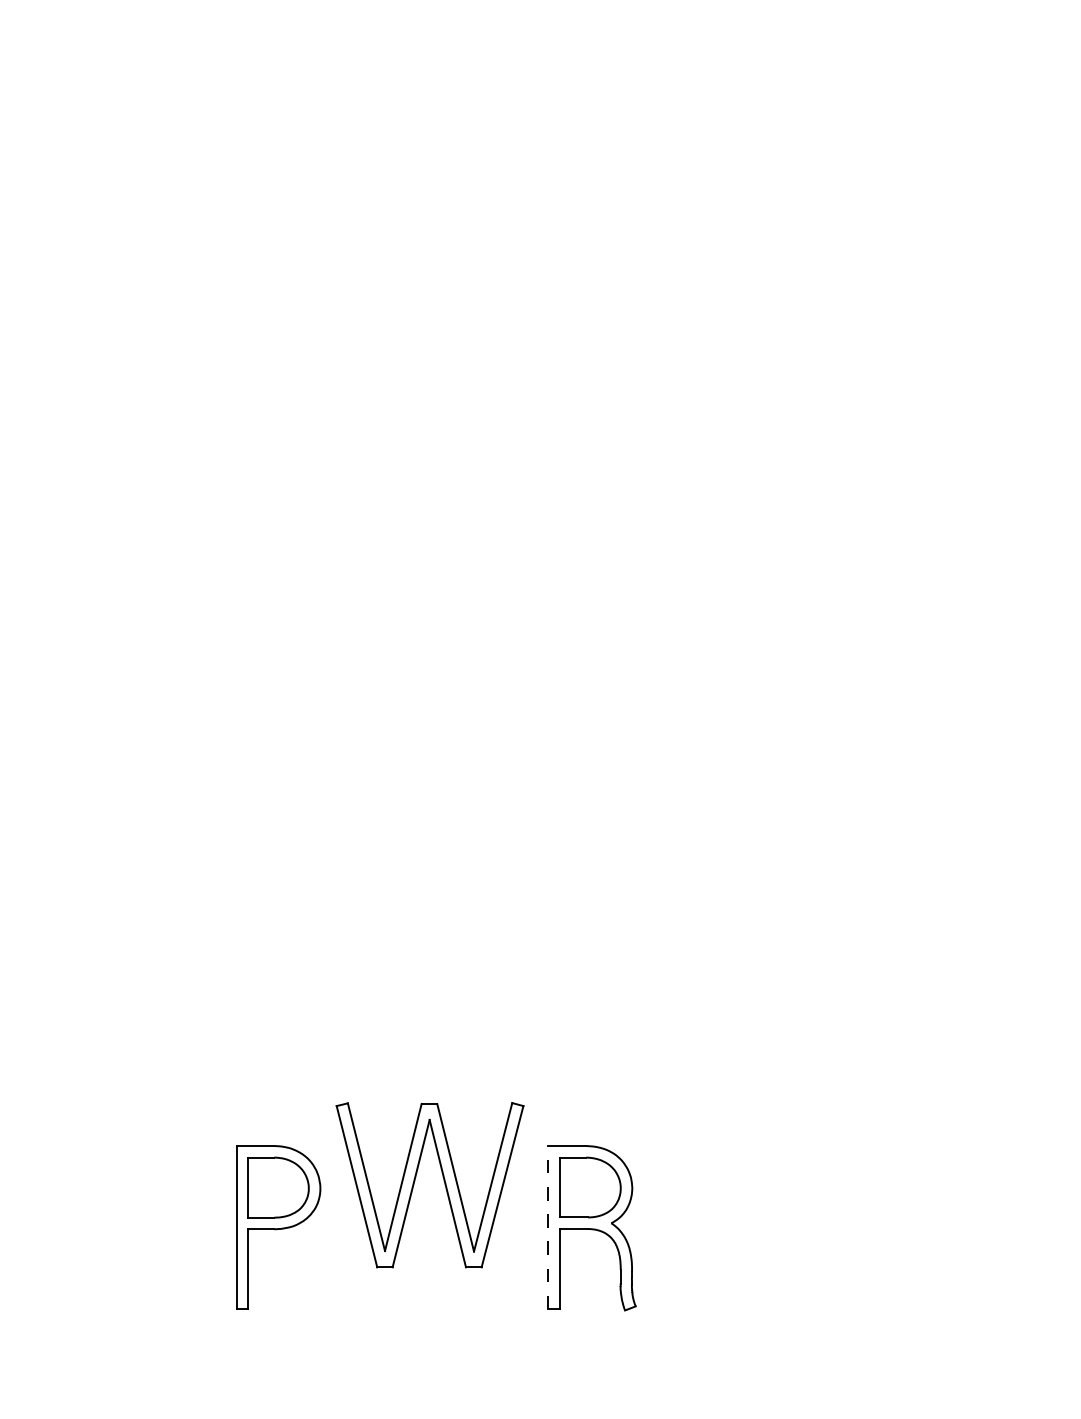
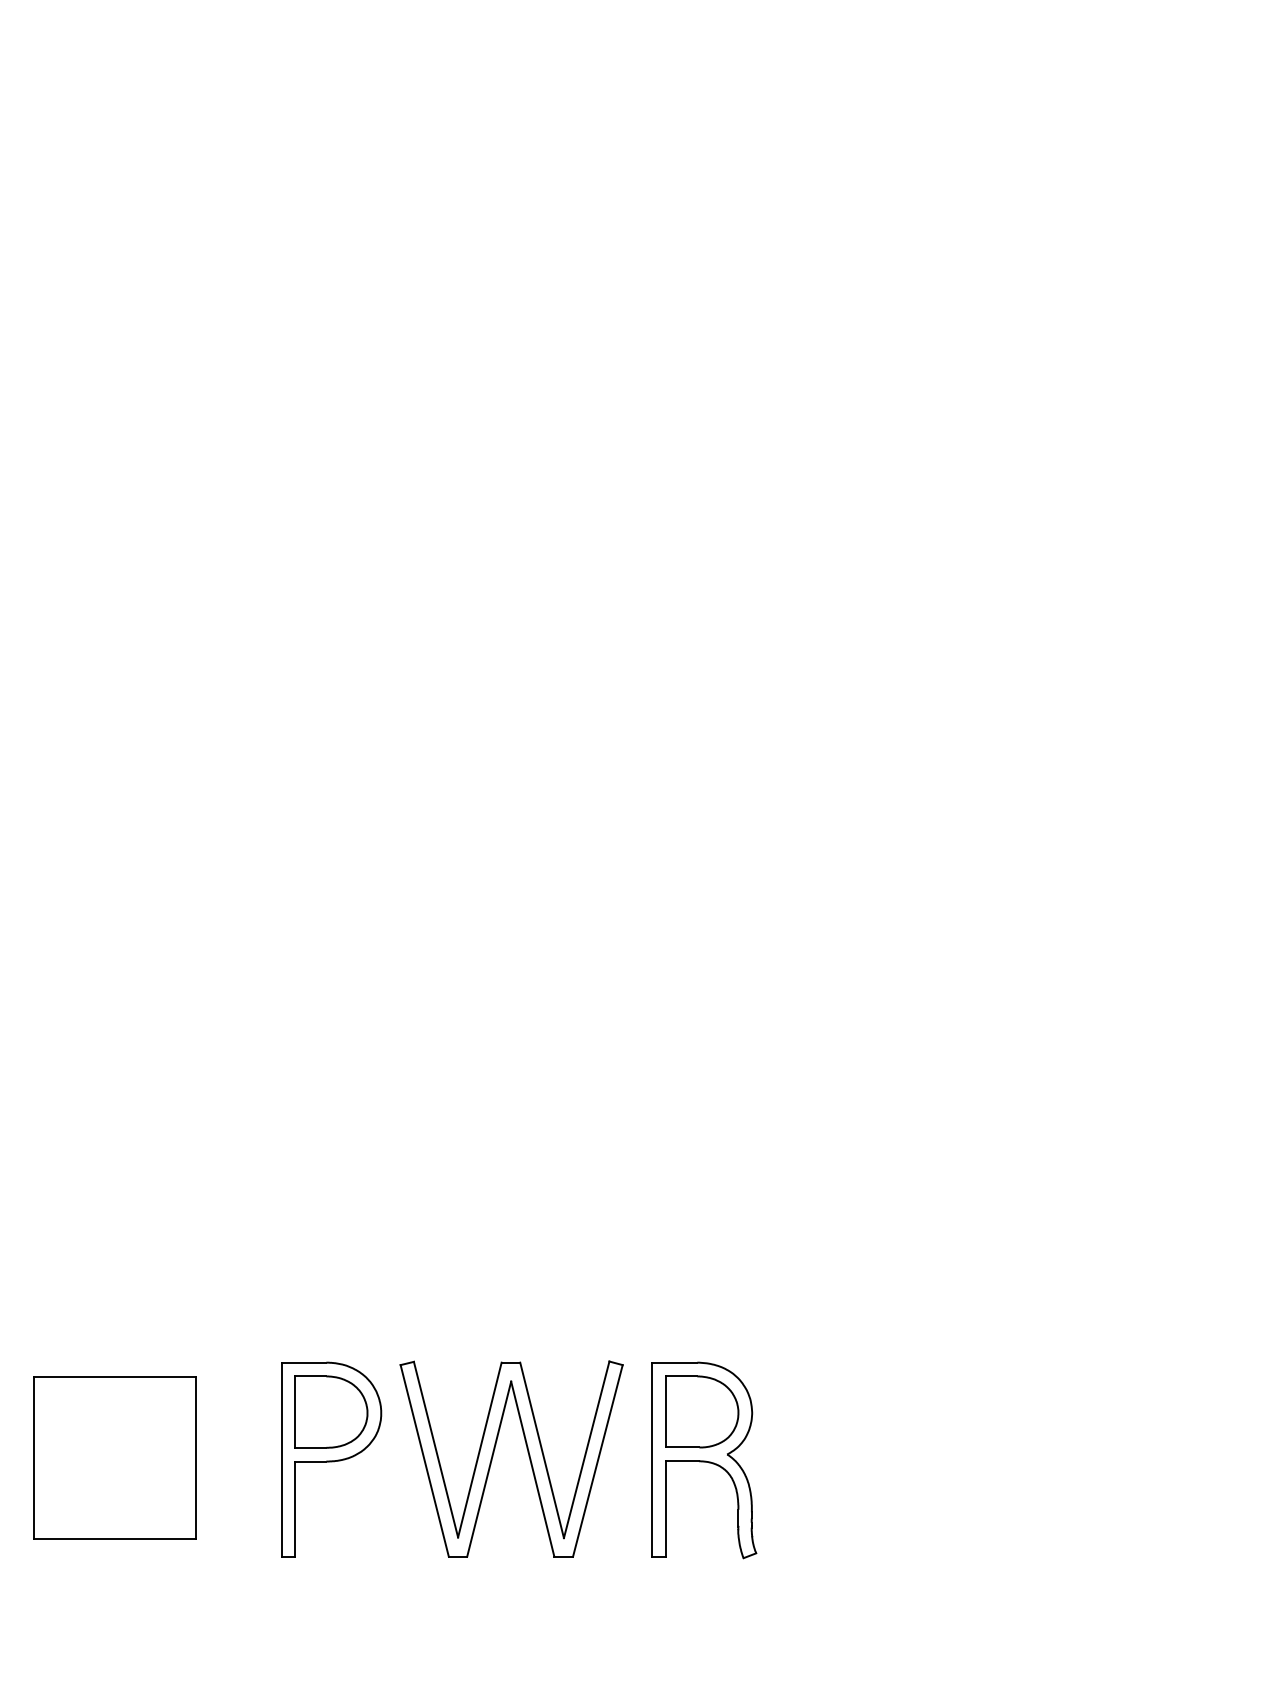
part: (443, 1179) -> (527, 1452), moved
part: (96, 1225) -> (114, 1457), added
line: (548, 1227) -> (652, 1459), dashed -> solid

